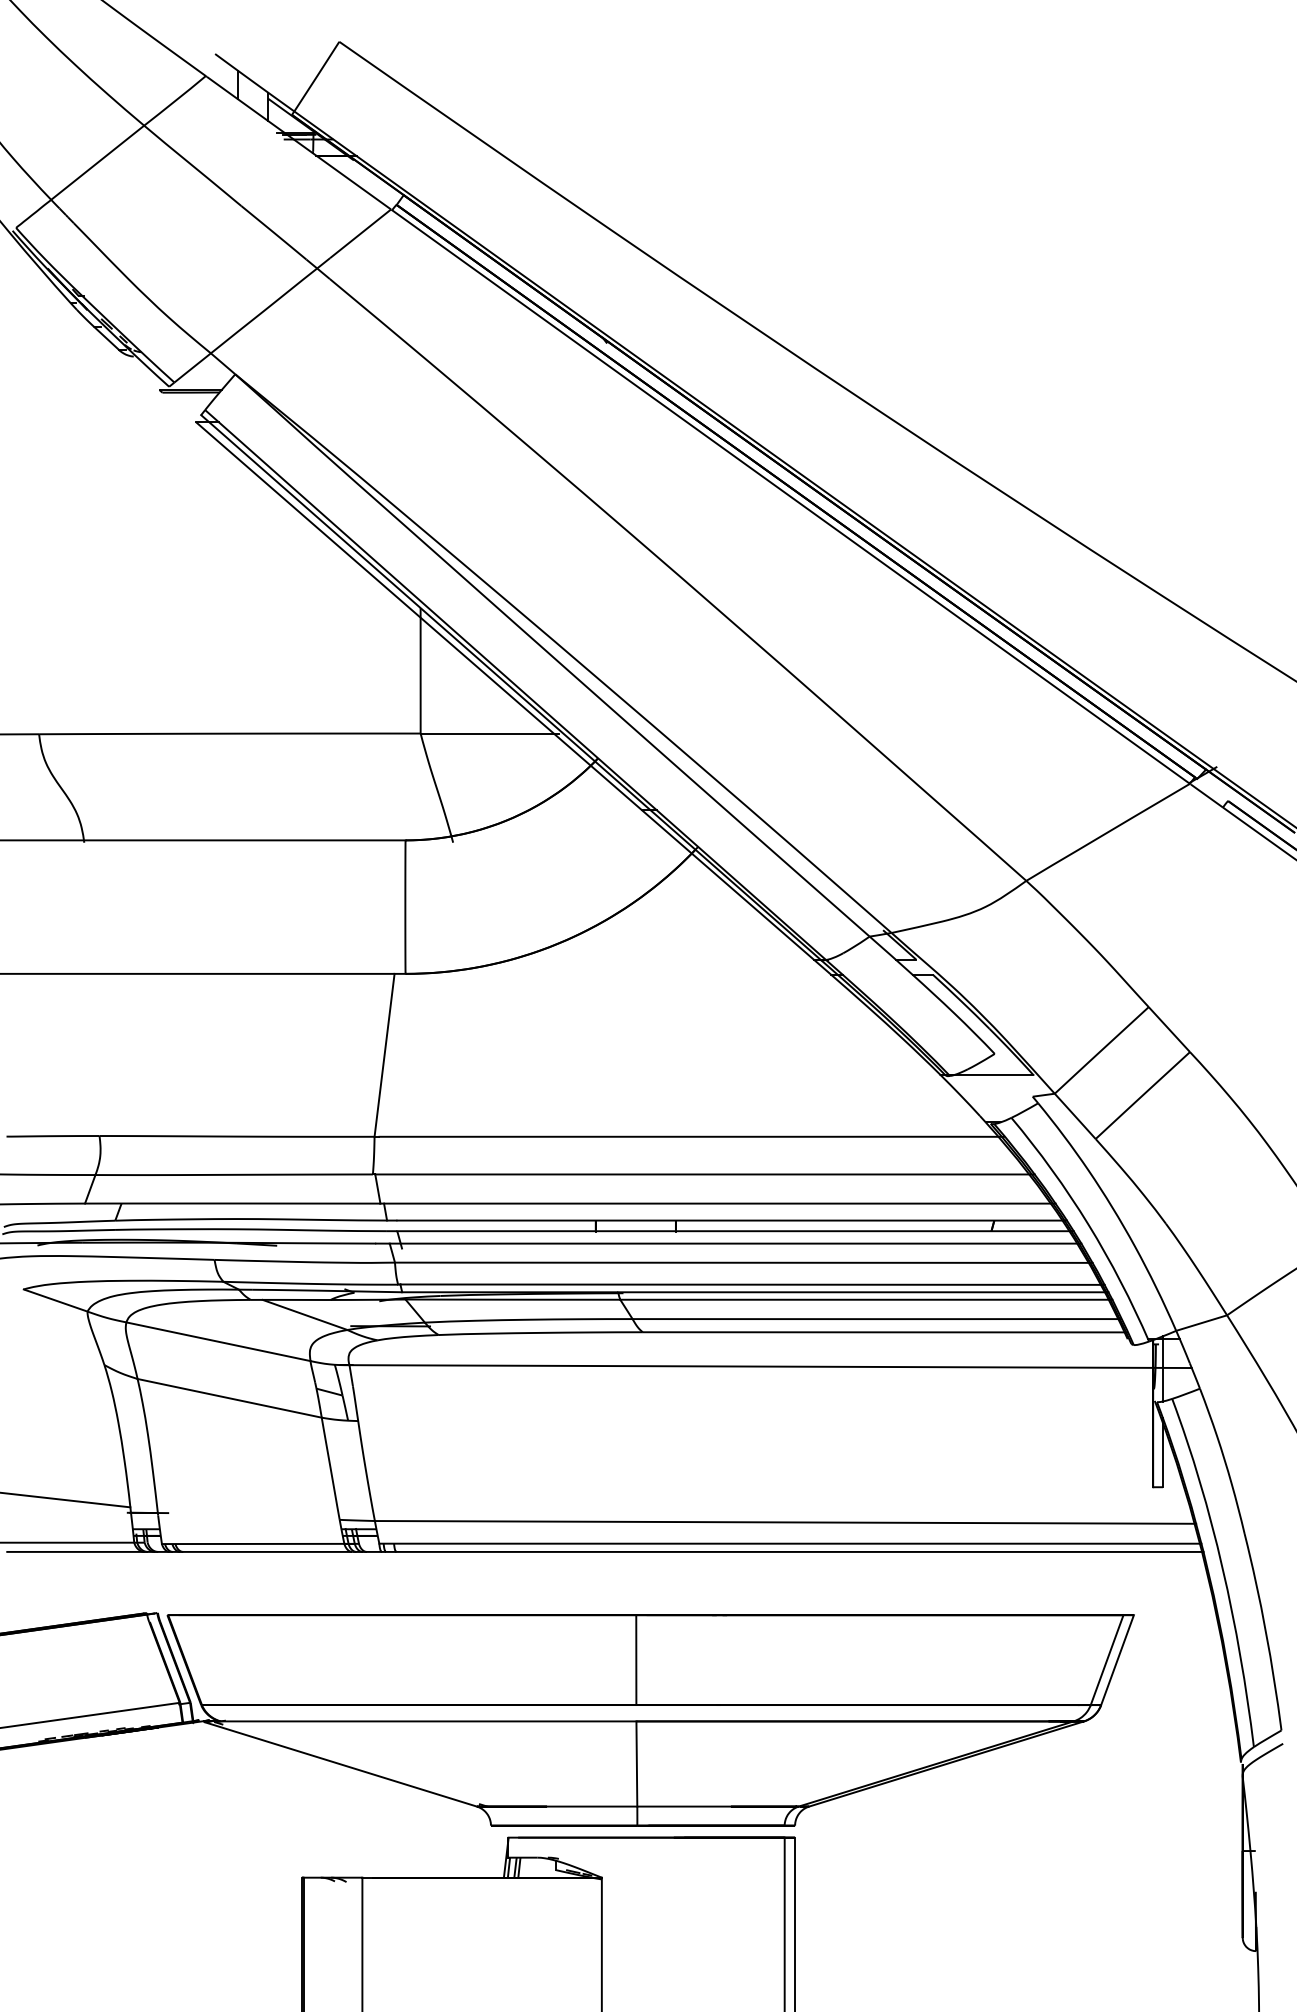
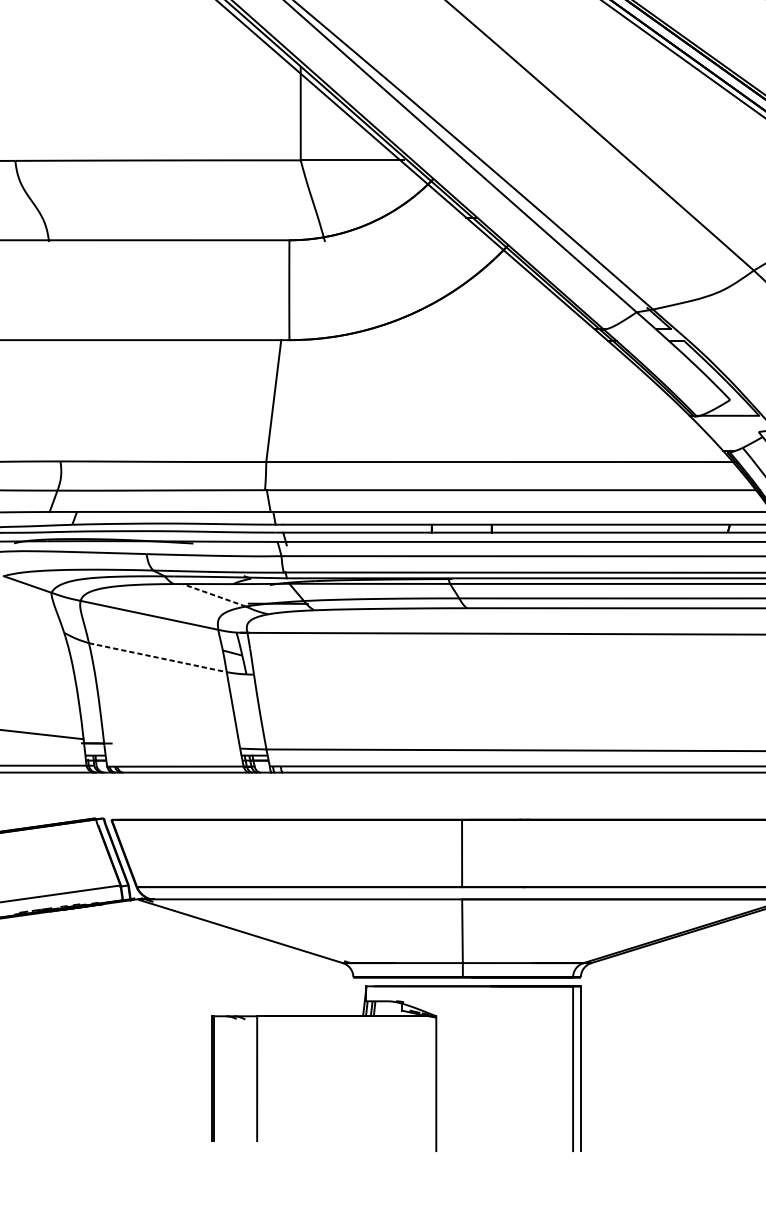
line: (305, 1314) -> (214, 594), solid -> dashed
line: (230, 1398) -> (158, 657), solid -> dashed

